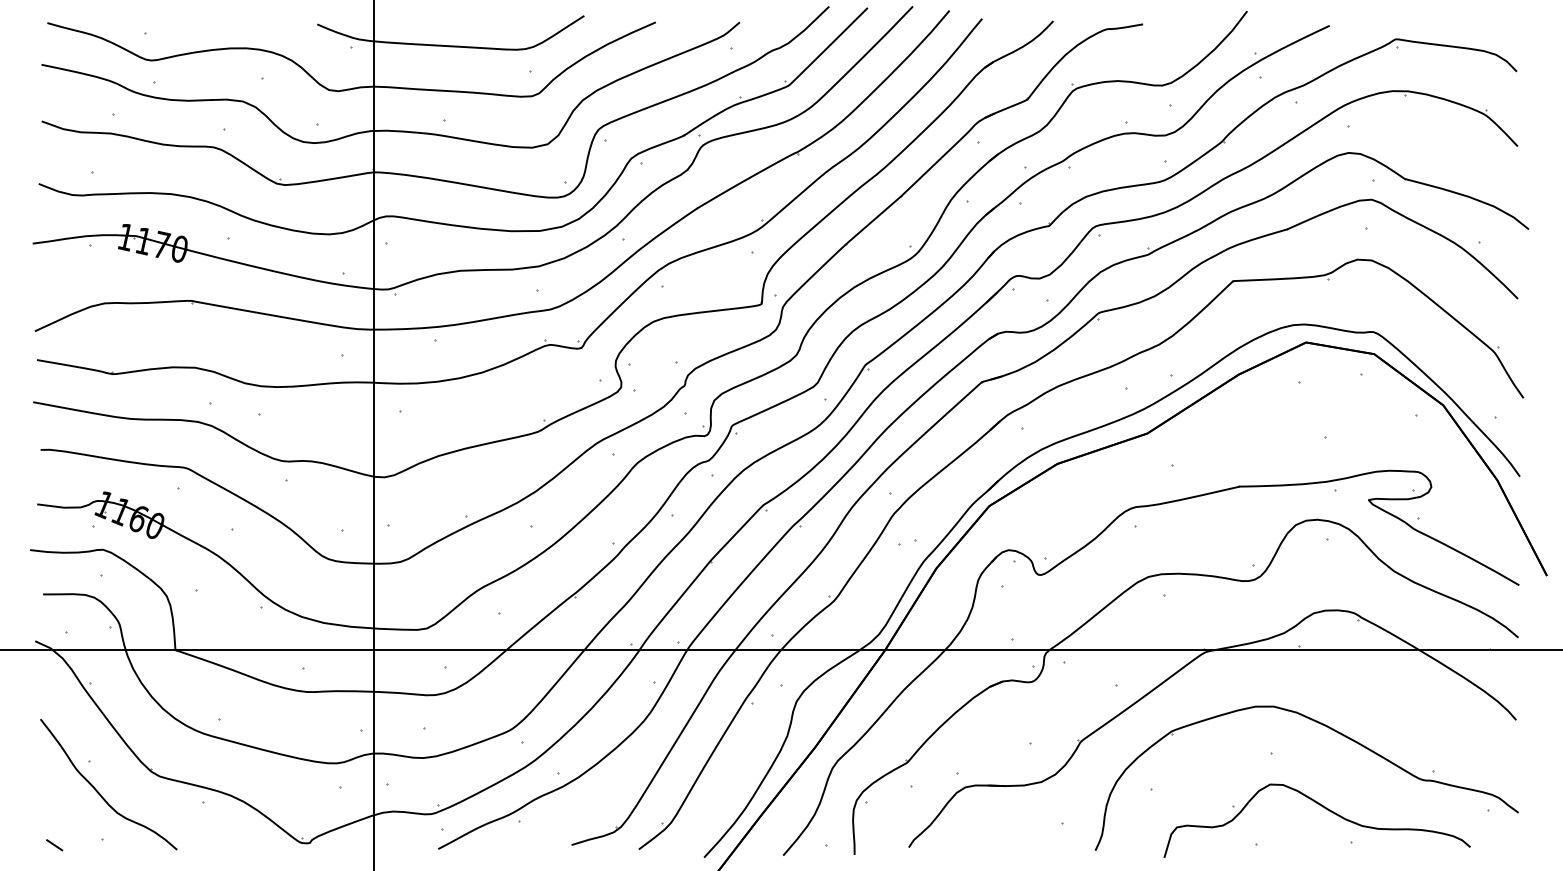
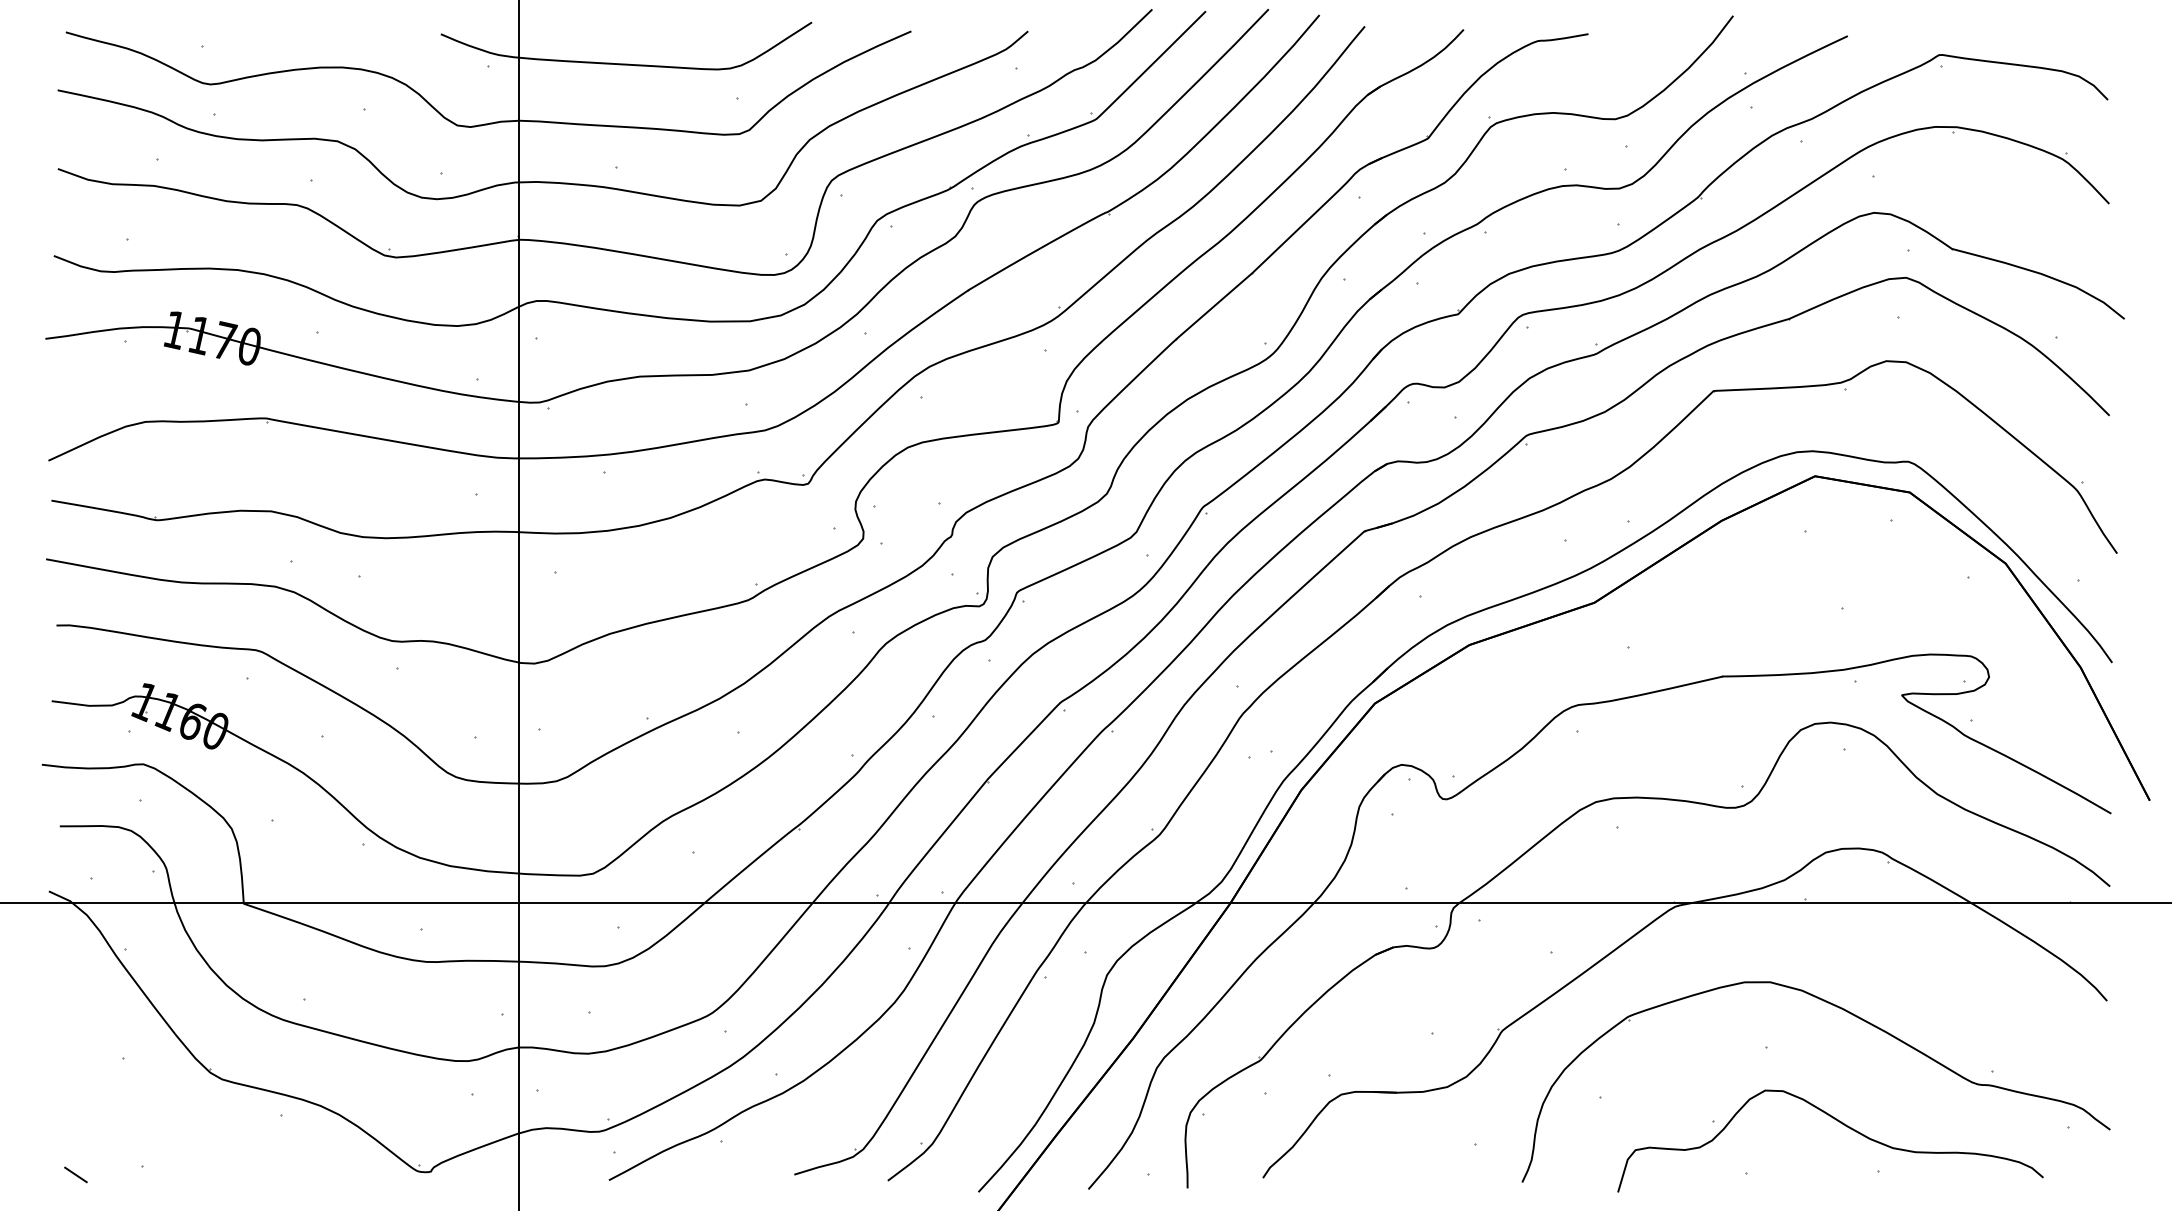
curve: (99, 793) -> (138, 1102), removed

